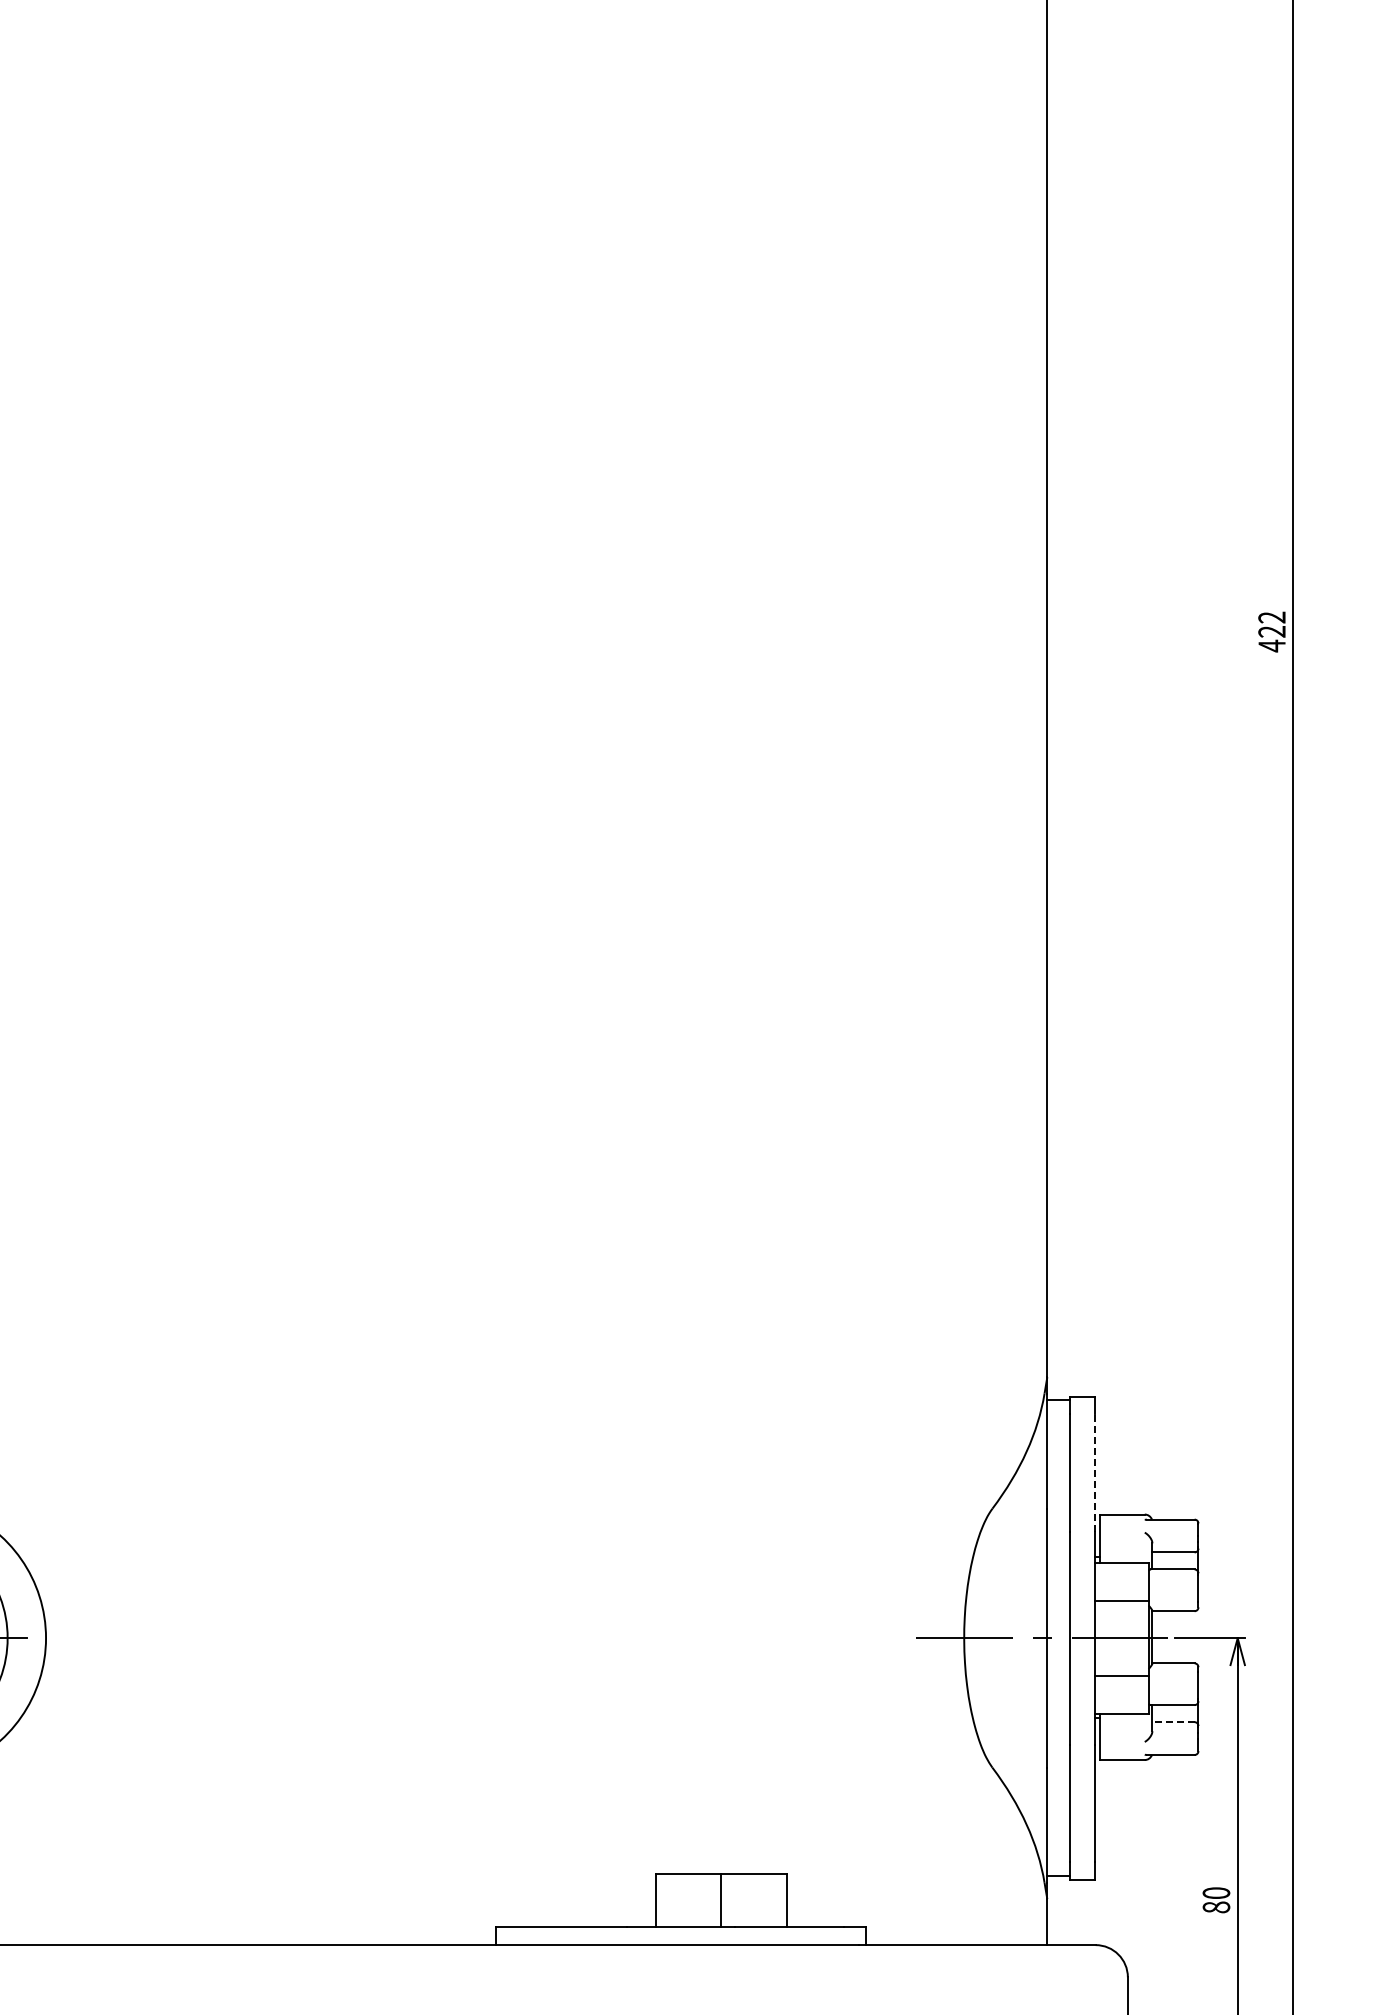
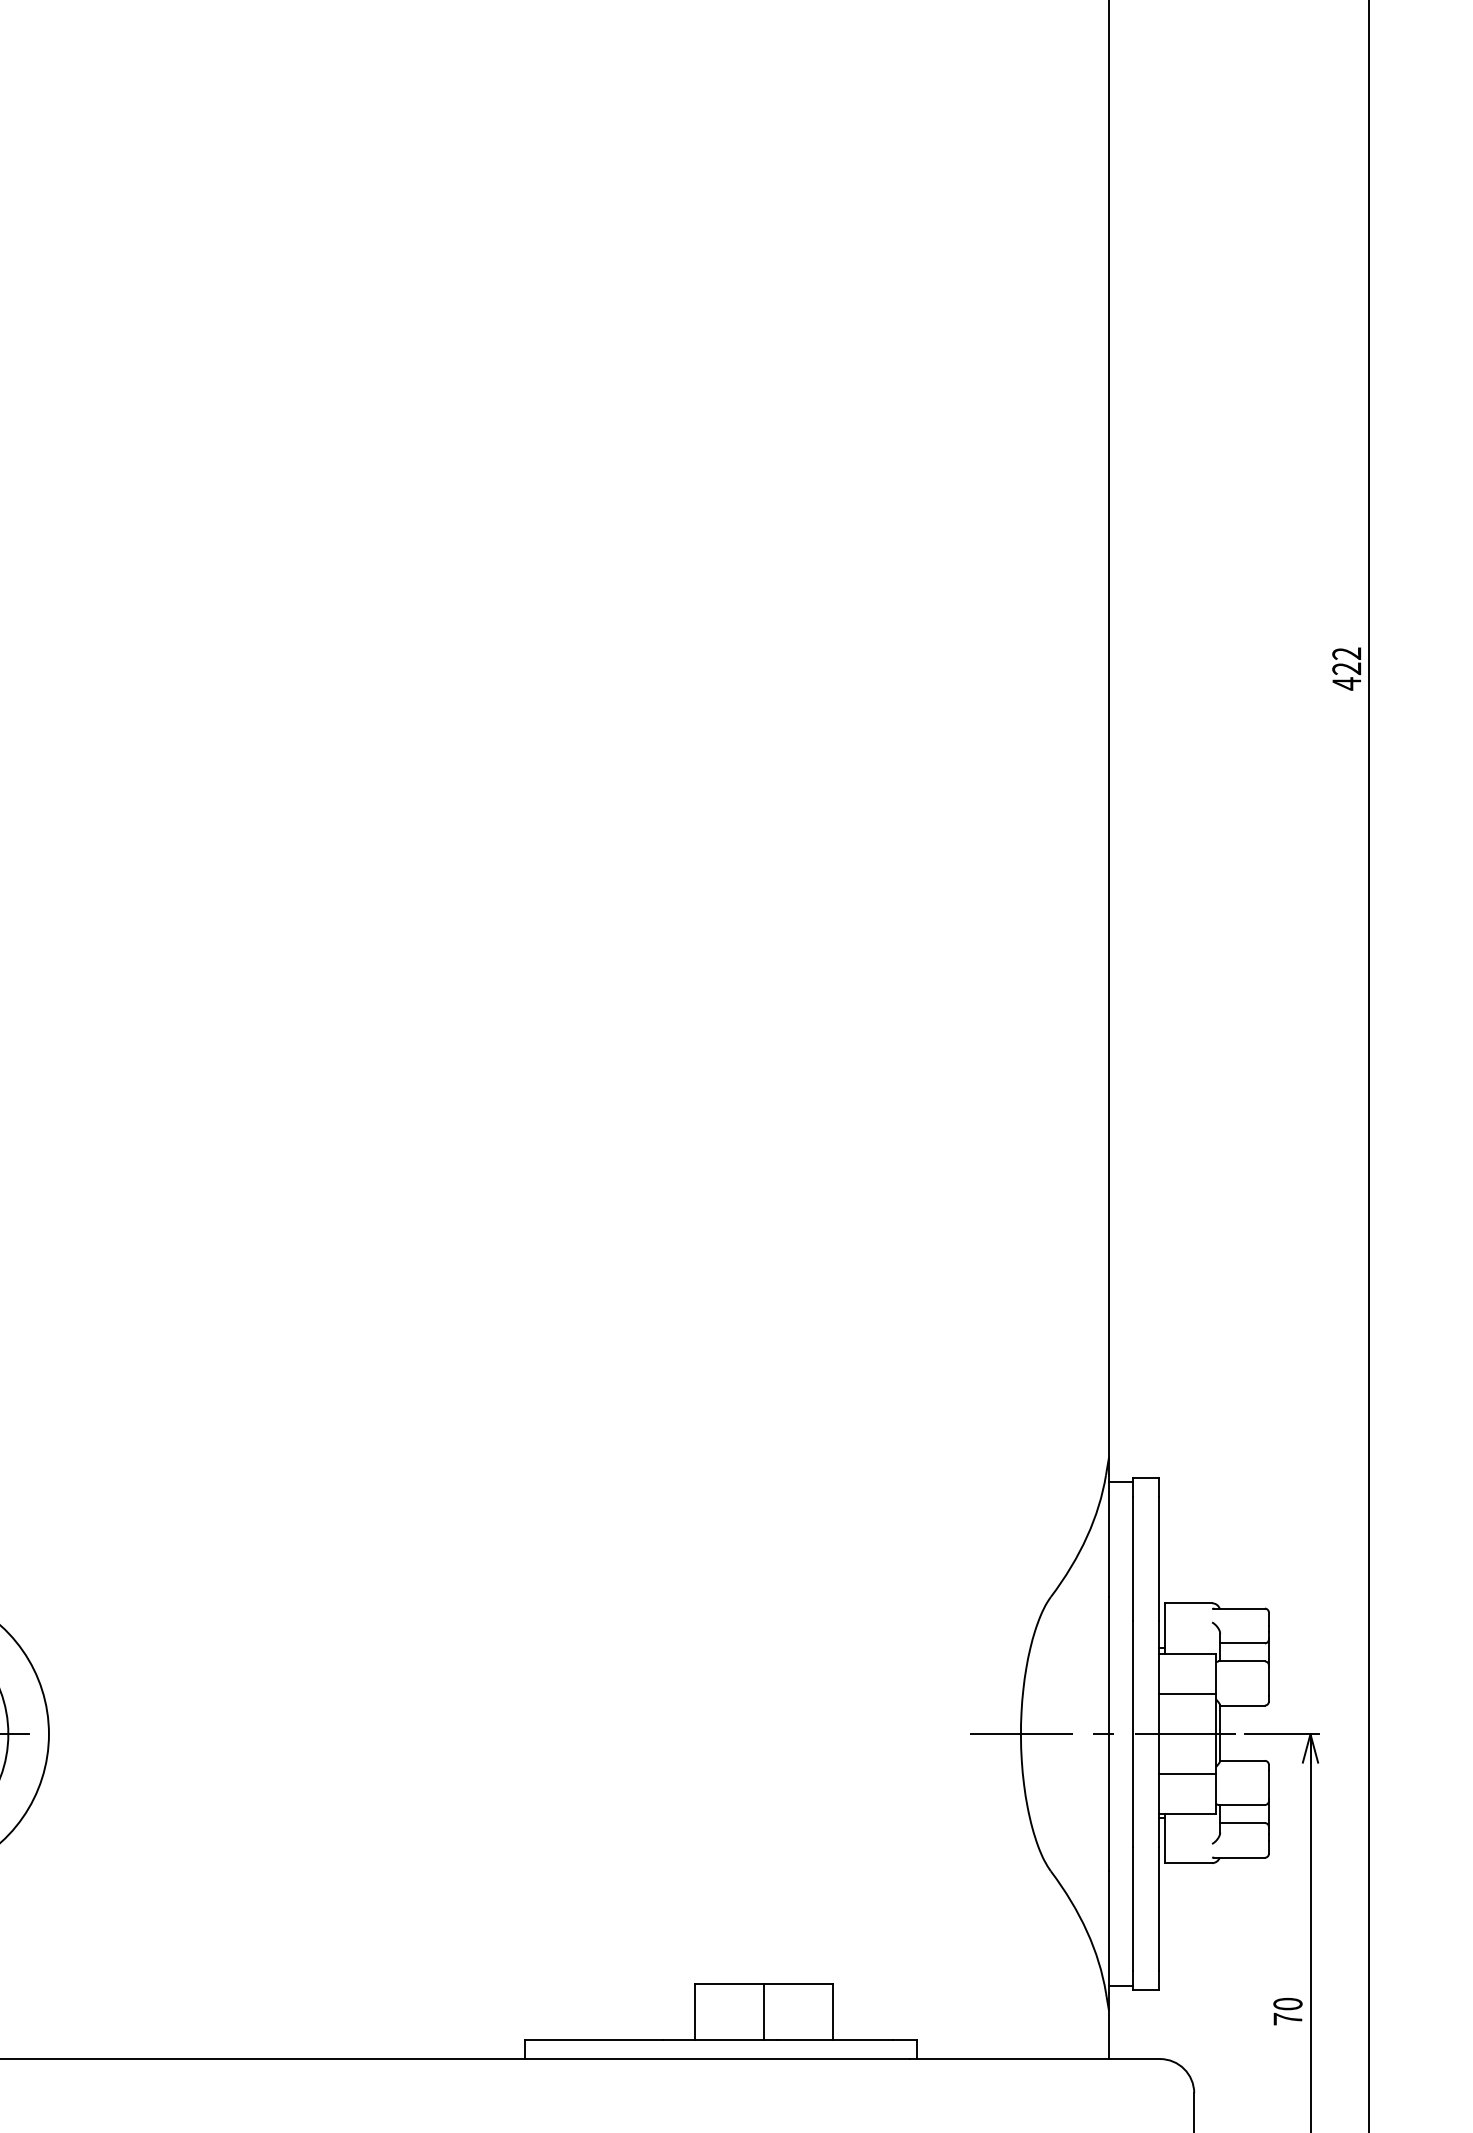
line: (1094, 1472) -> (1158, 1558), dashed -> solid
line: (1173, 1722) -> (1242, 1823), dashed -> solid
text: (1216, 1907) -> (1288, 2019), 80 -> 70

